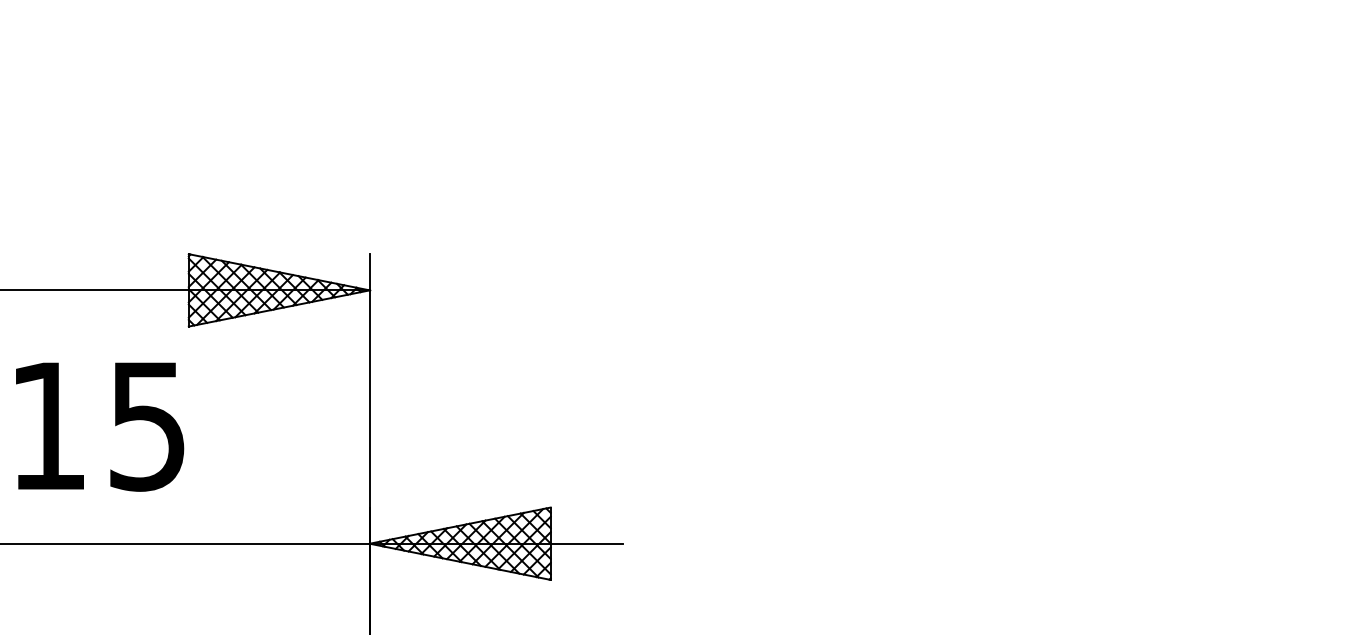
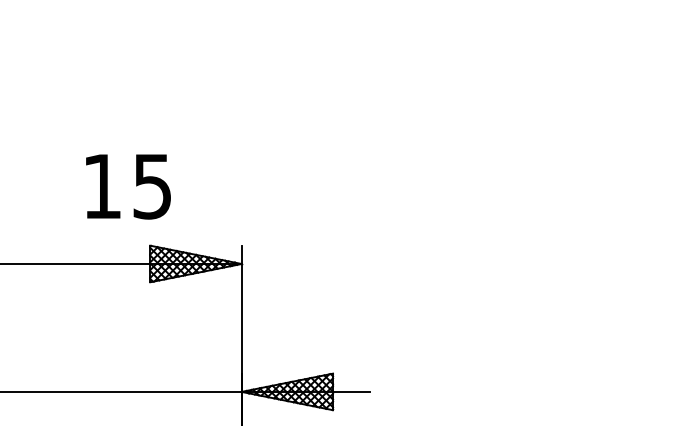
text: (100, 426) -> (128, 186), moved

